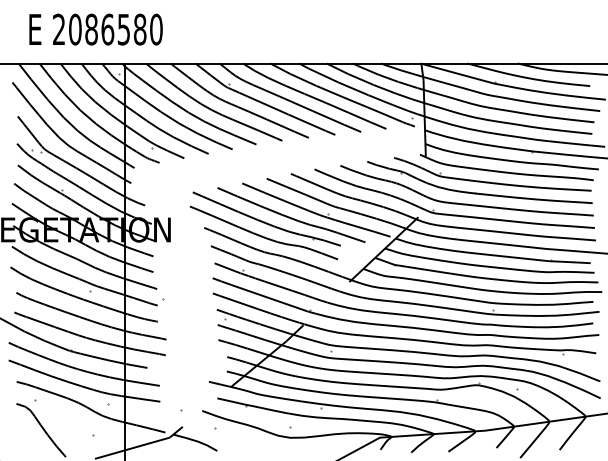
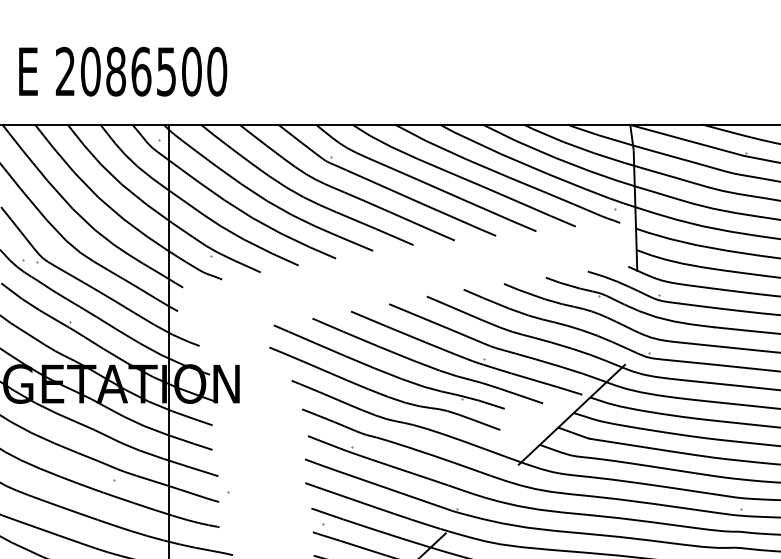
text: (139, 29) -> (190, 71), 2086580 -> 2086500

